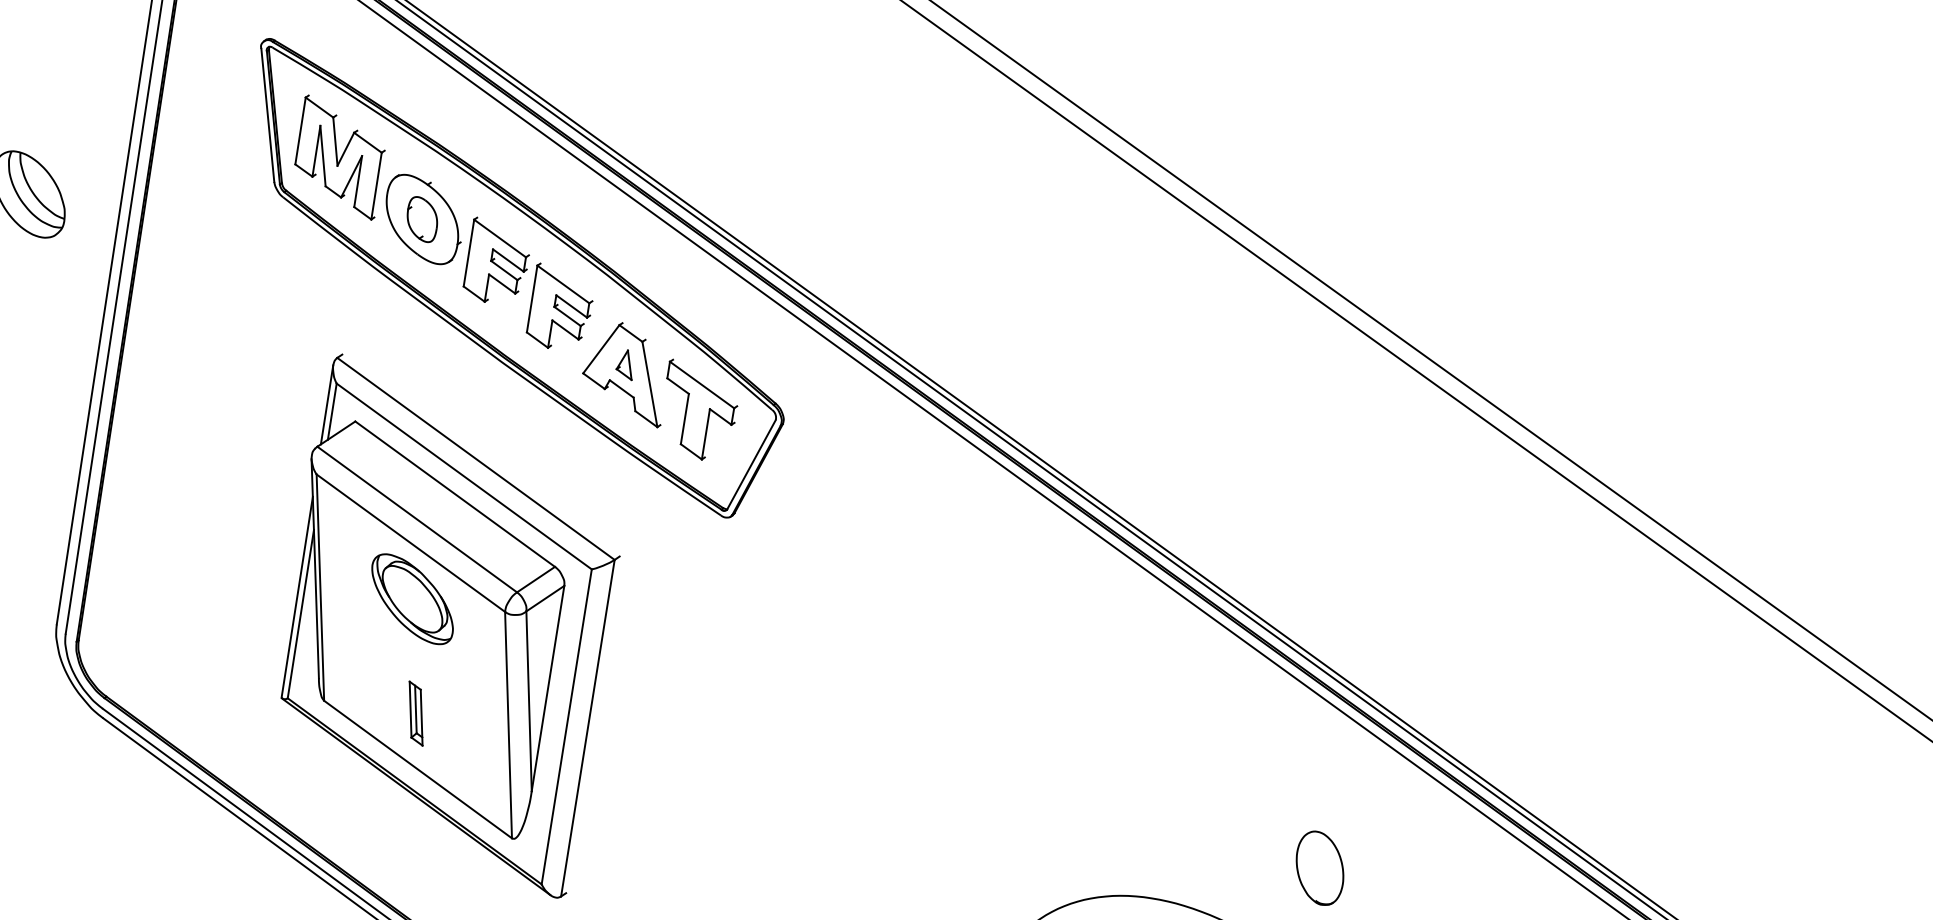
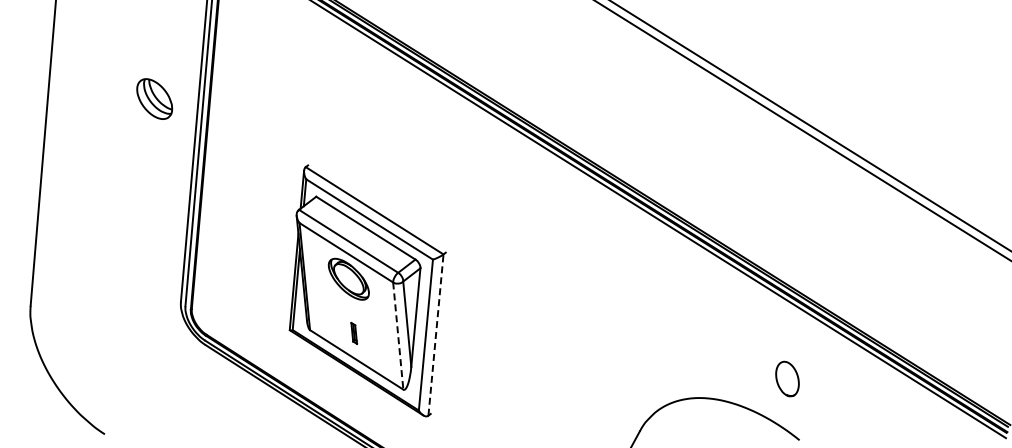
part: (518, 279) -> (389, 124), removed
part: (416, 713) -> (354, 333), size x0.7
line: (508, 726) -> (398, 336), solid -> dashed
line: (588, 729) -> (436, 335), solid -> dashed

